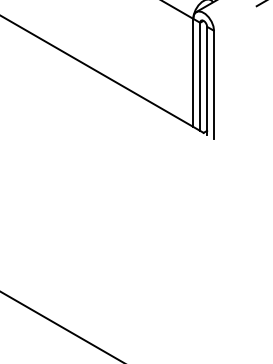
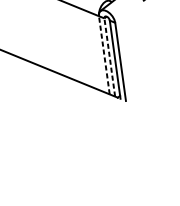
line: (193, 72) -> (104, 55), solid -> dashed
line: (200, 76) -> (109, 57), solid -> dashed

